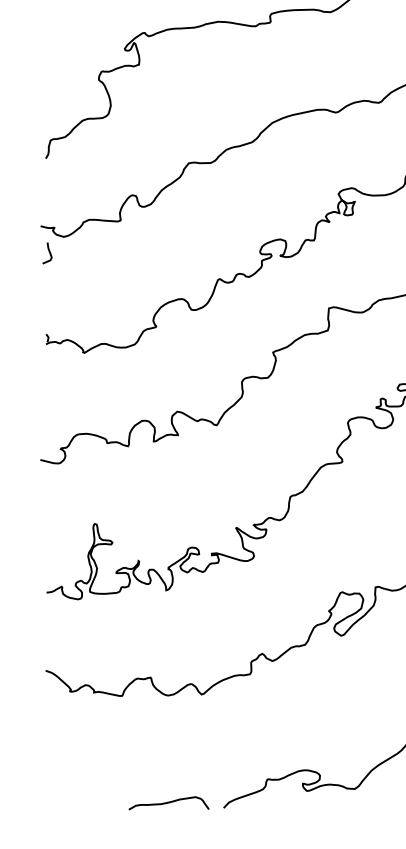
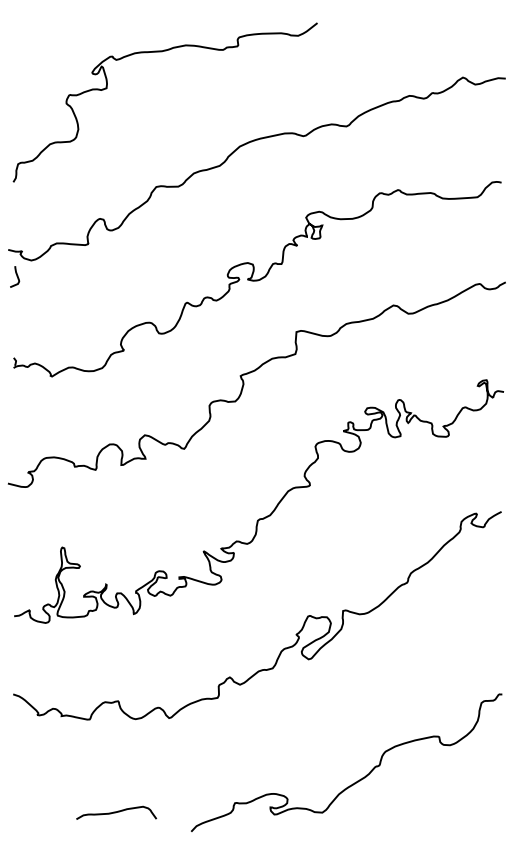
curve: (168, 802) -> (116, 812), moved

